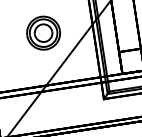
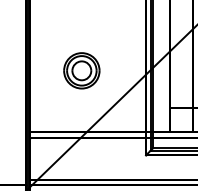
part: (43, 32) -> (81, 70), moved

